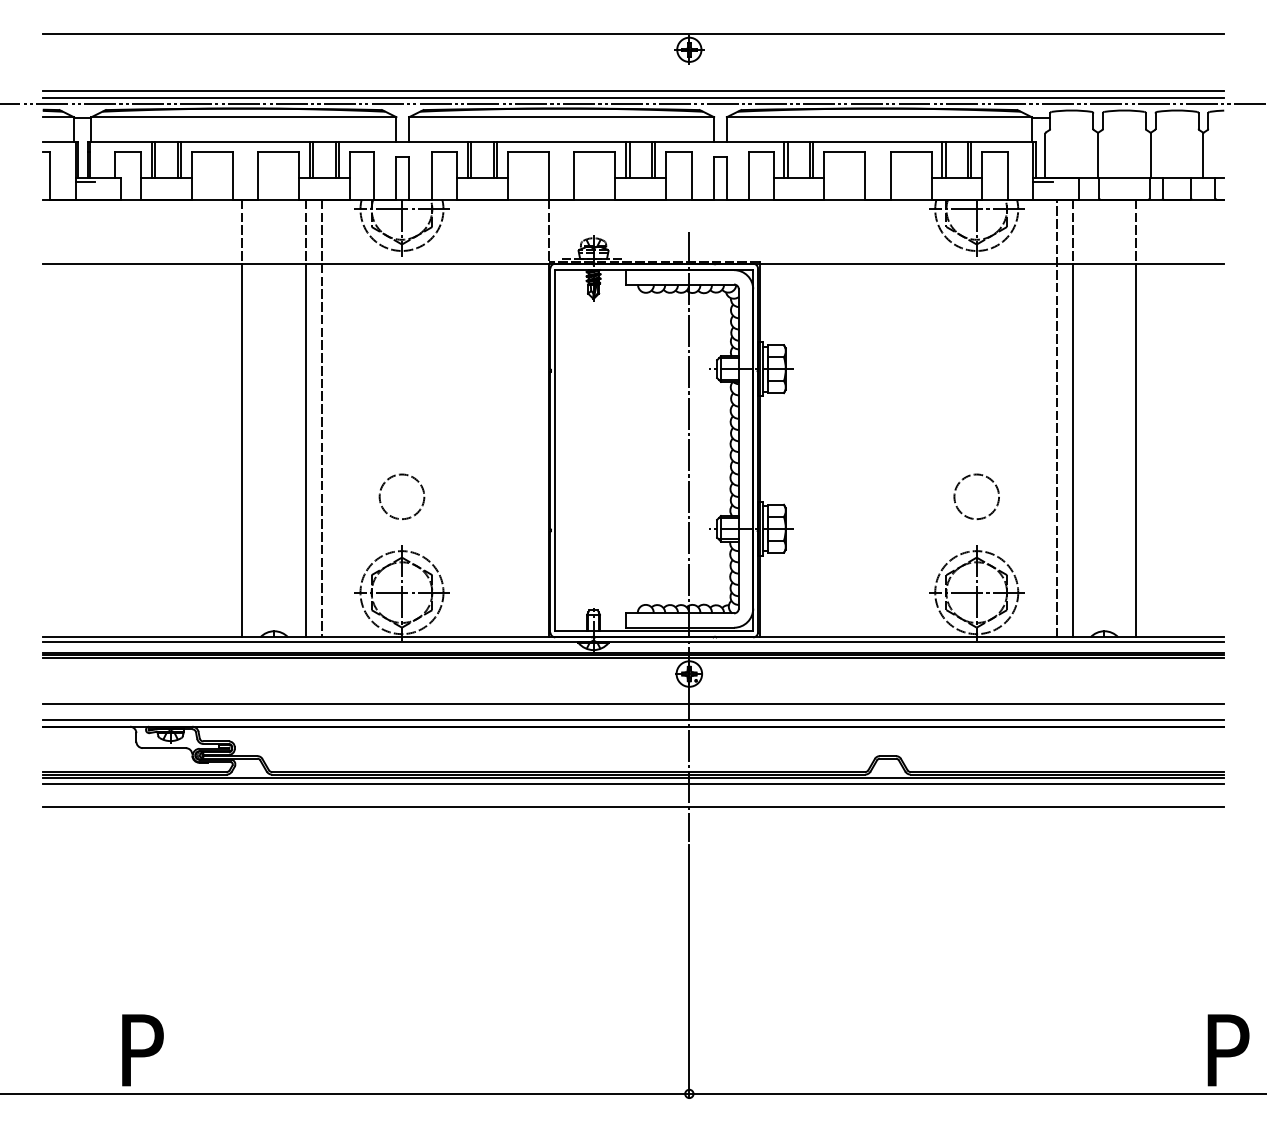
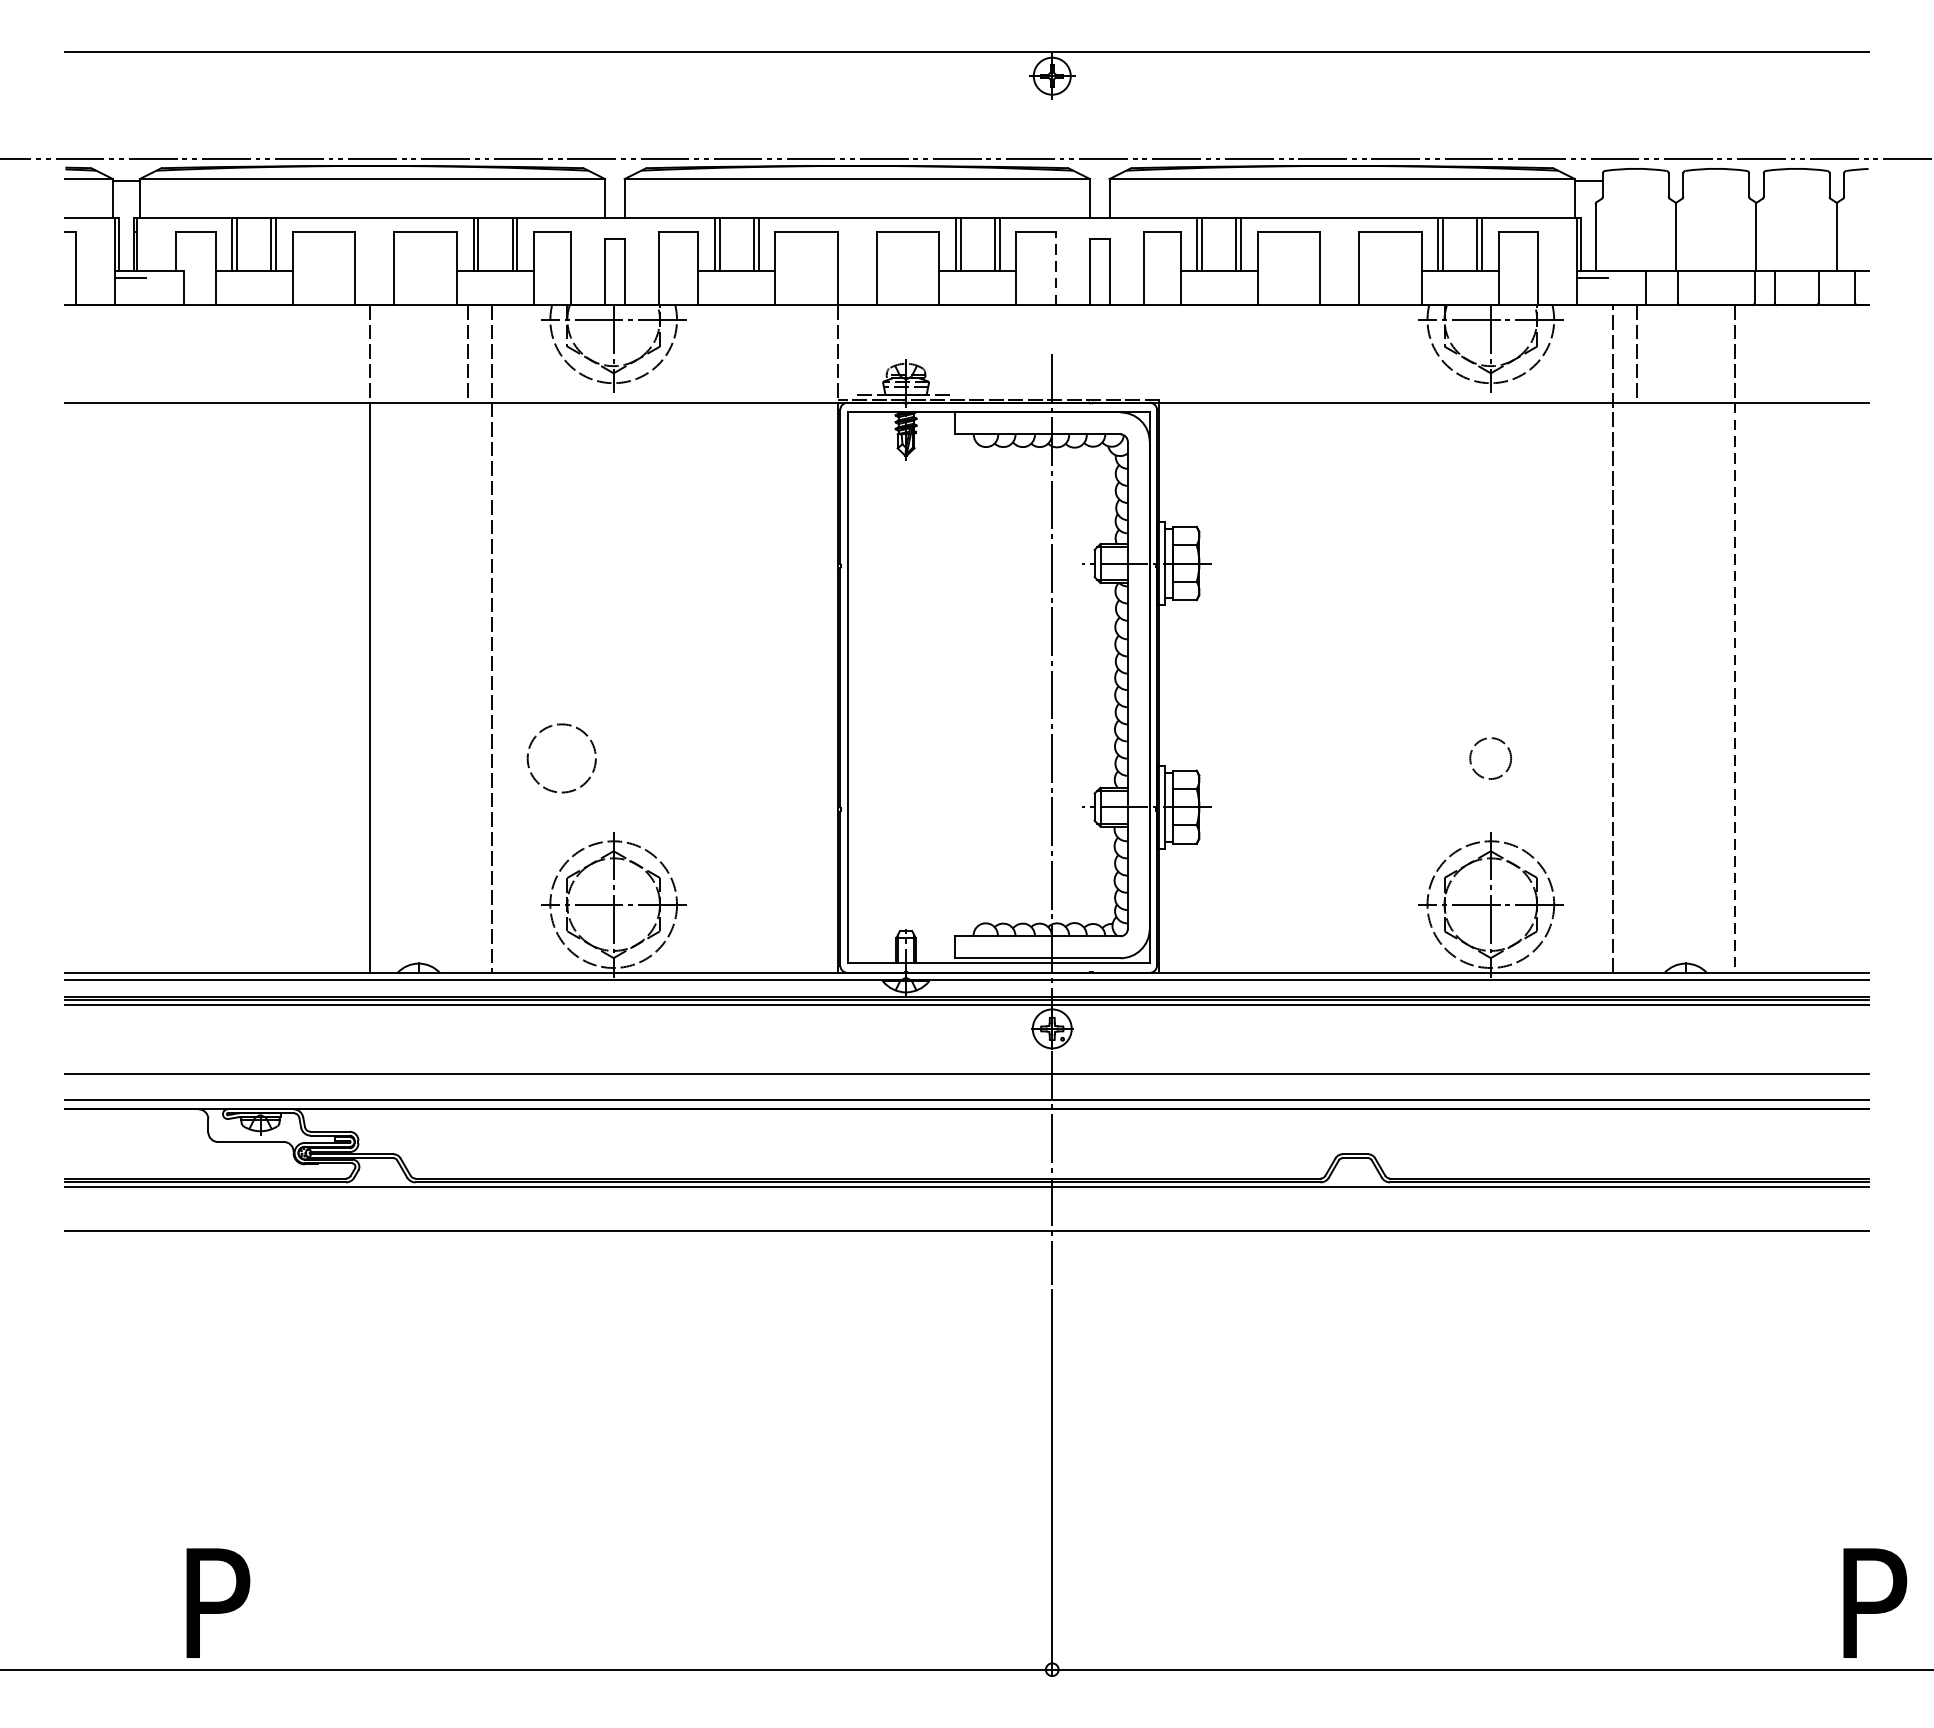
line: (633, 91) -> (967, 139), removed
line: (633, 97) -> (967, 148), removed
line: (691, 175) -> (1055, 268), solid -> dashed
line: (306, 450) -> (467, 687), removed
line: (1072, 450) -> (1637, 687), removed
line: (1136, 450) -> (1734, 687), solid -> dashed
circle: (401, 496) -> (561, 757), moved
circle: (976, 496) -> (1490, 757), size x0.6
line: (633, 784) -> (967, 1197), removed

